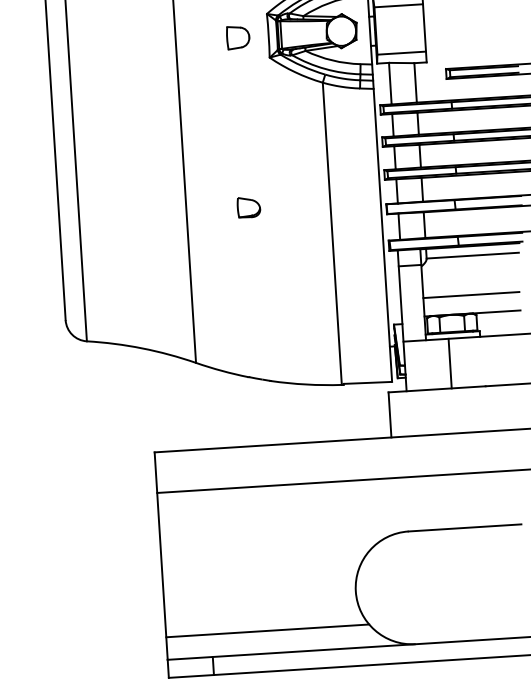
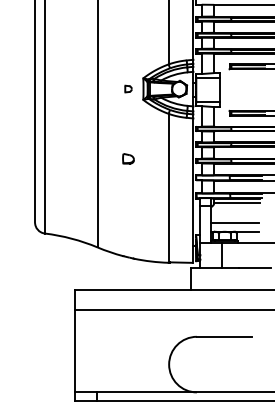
part: (238, 36) -> (128, 88), size x0.6
part: (248, 206) -> (128, 158), moved
line: (267, 631) -> (124, 381), removed

